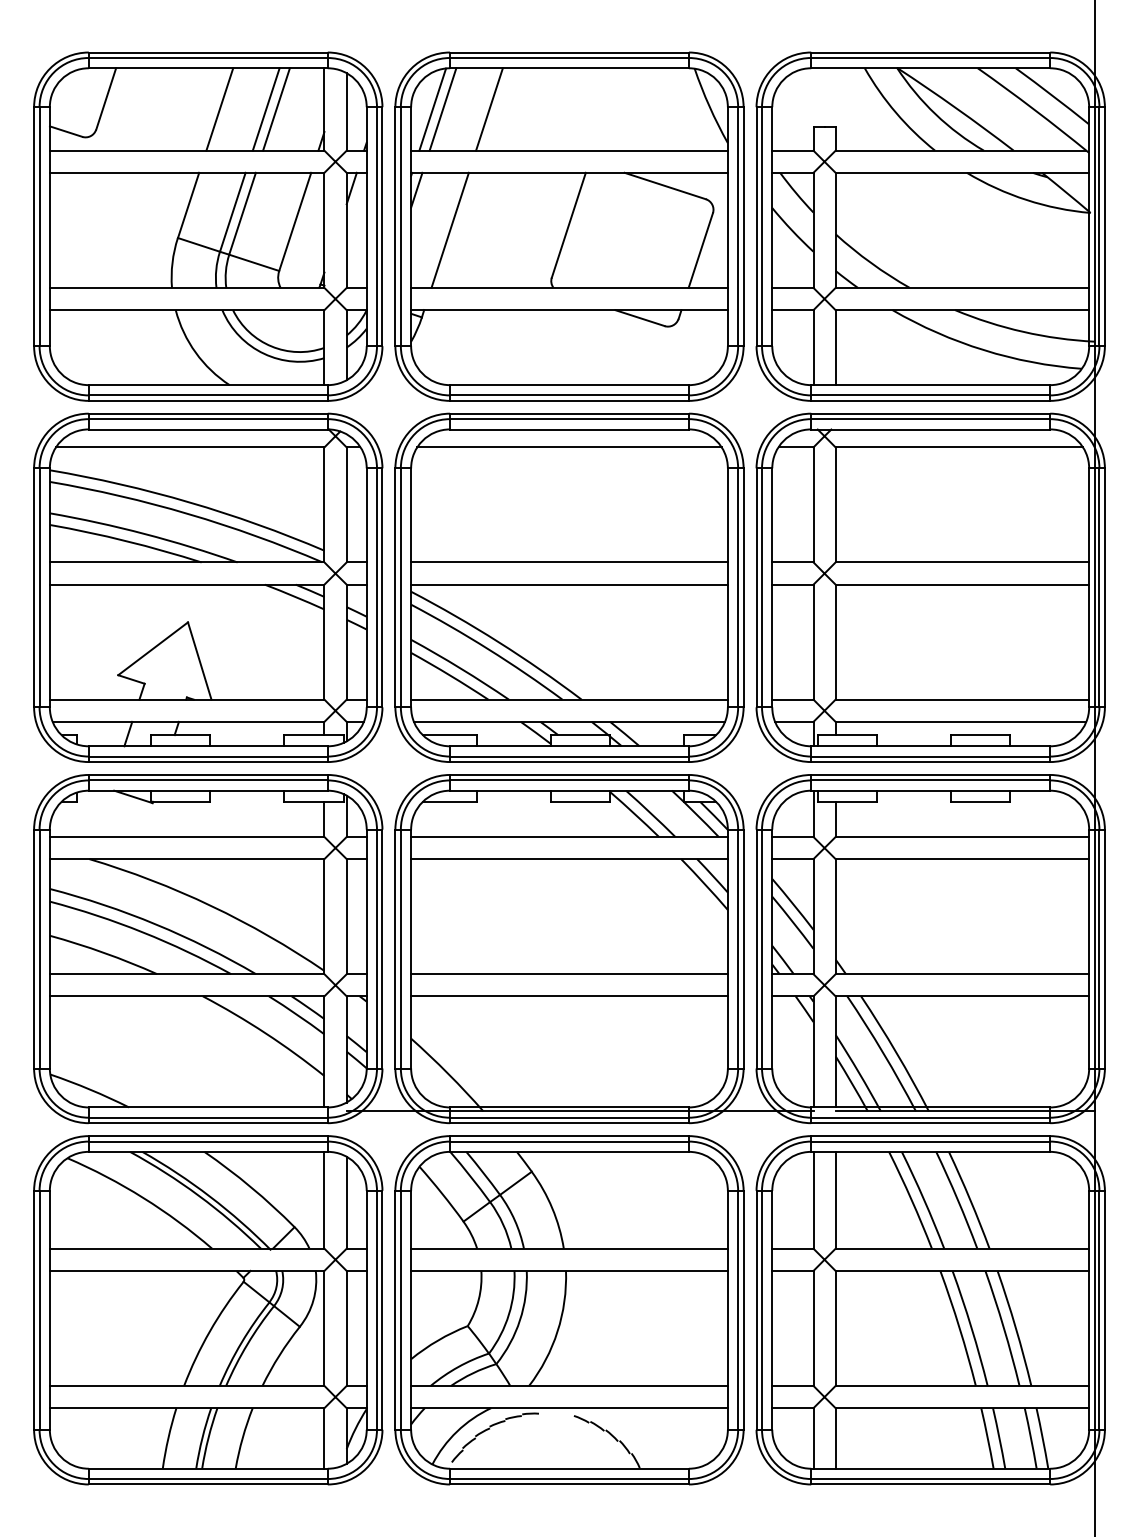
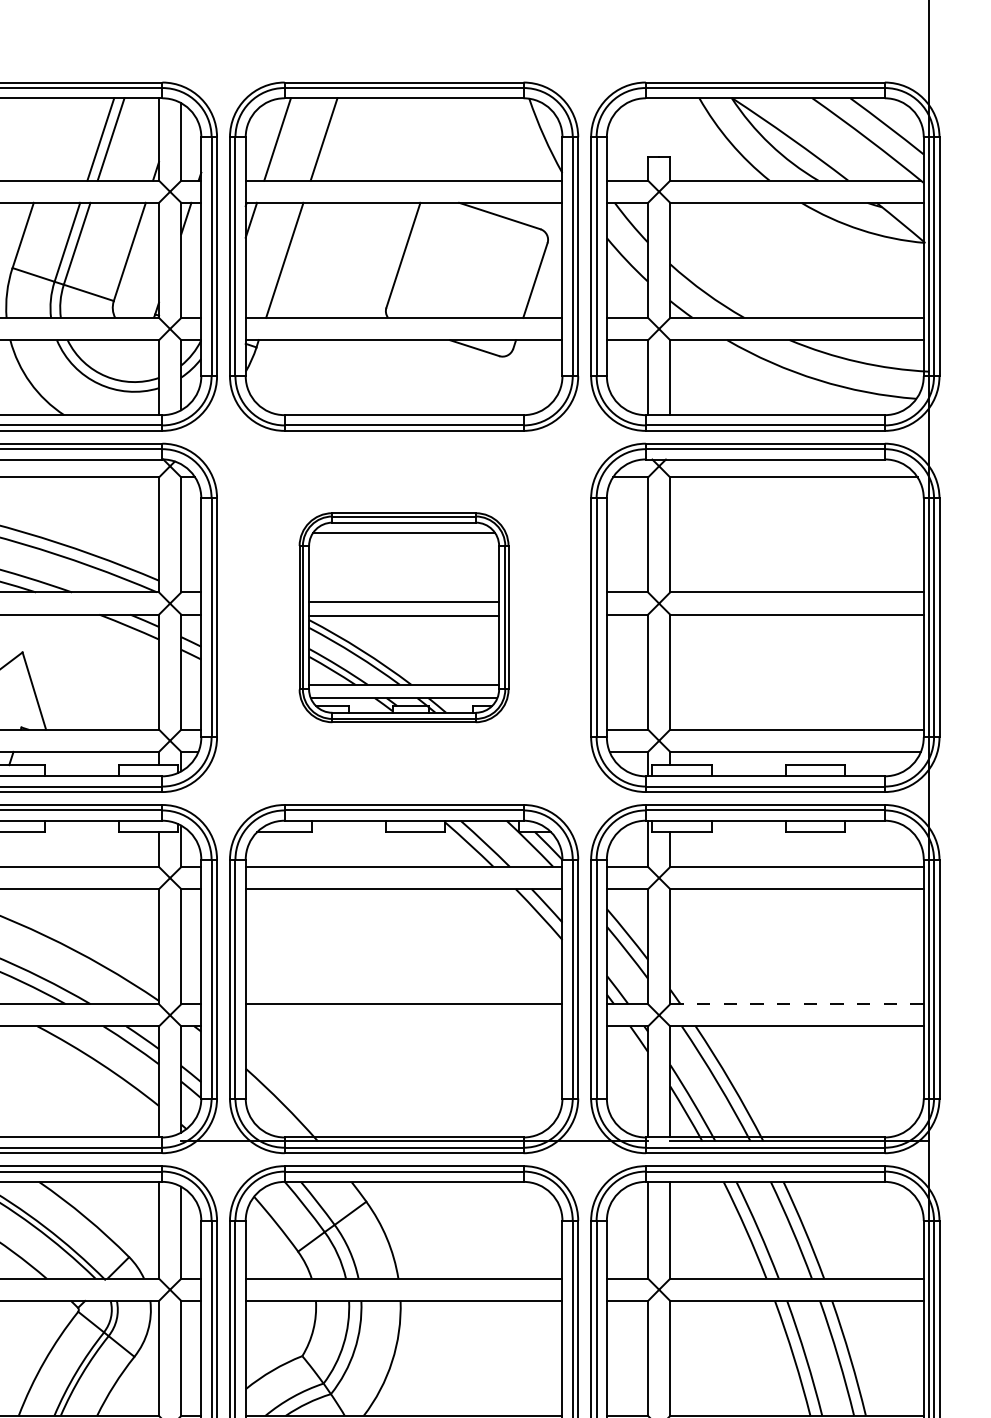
line: (219, 109) -> (54, 139), removed
line: (432, 109) -> (267, 139), removed
part: (569, 587) -> (404, 617), size x0.6
line: (962, 974) -> (797, 1004), solid -> dashed
line: (569, 996) -> (404, 1026), removed

